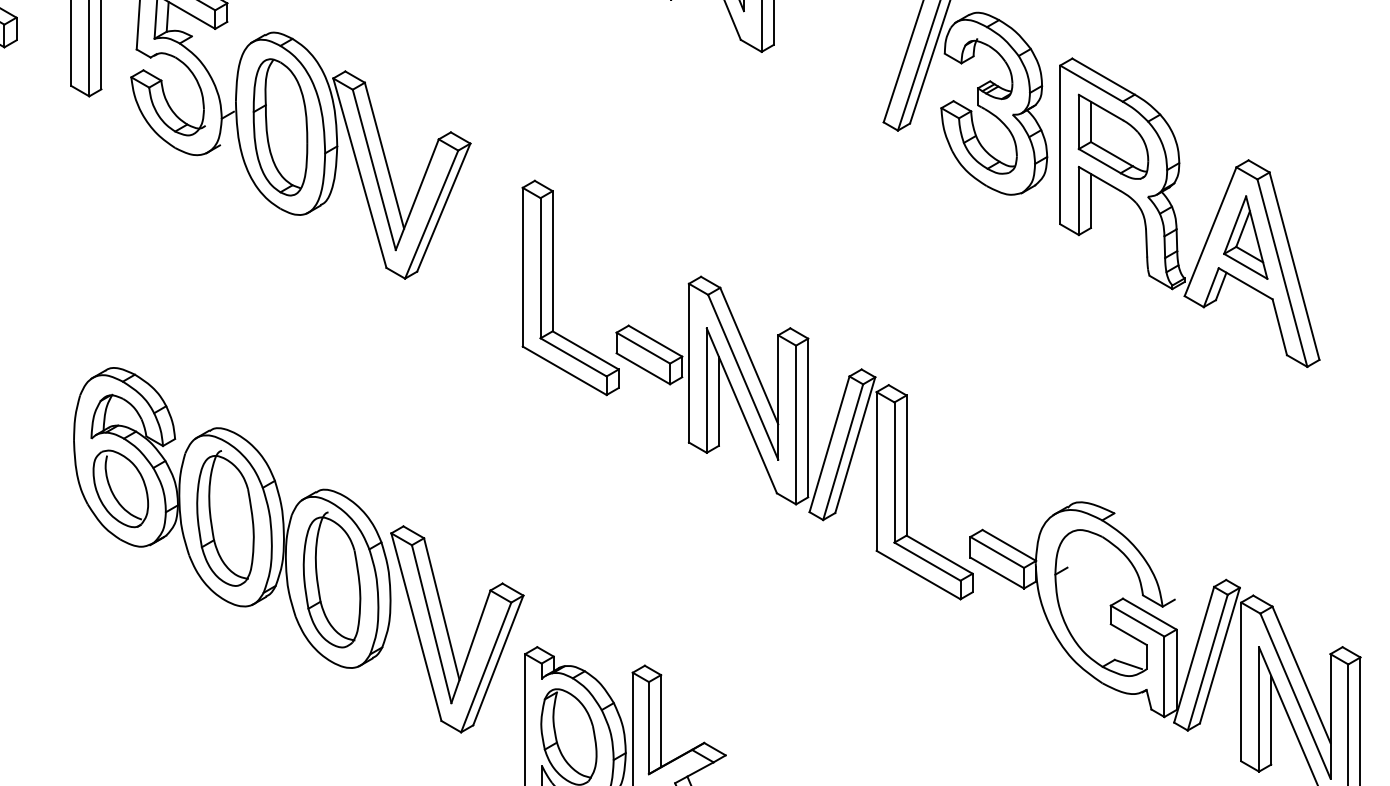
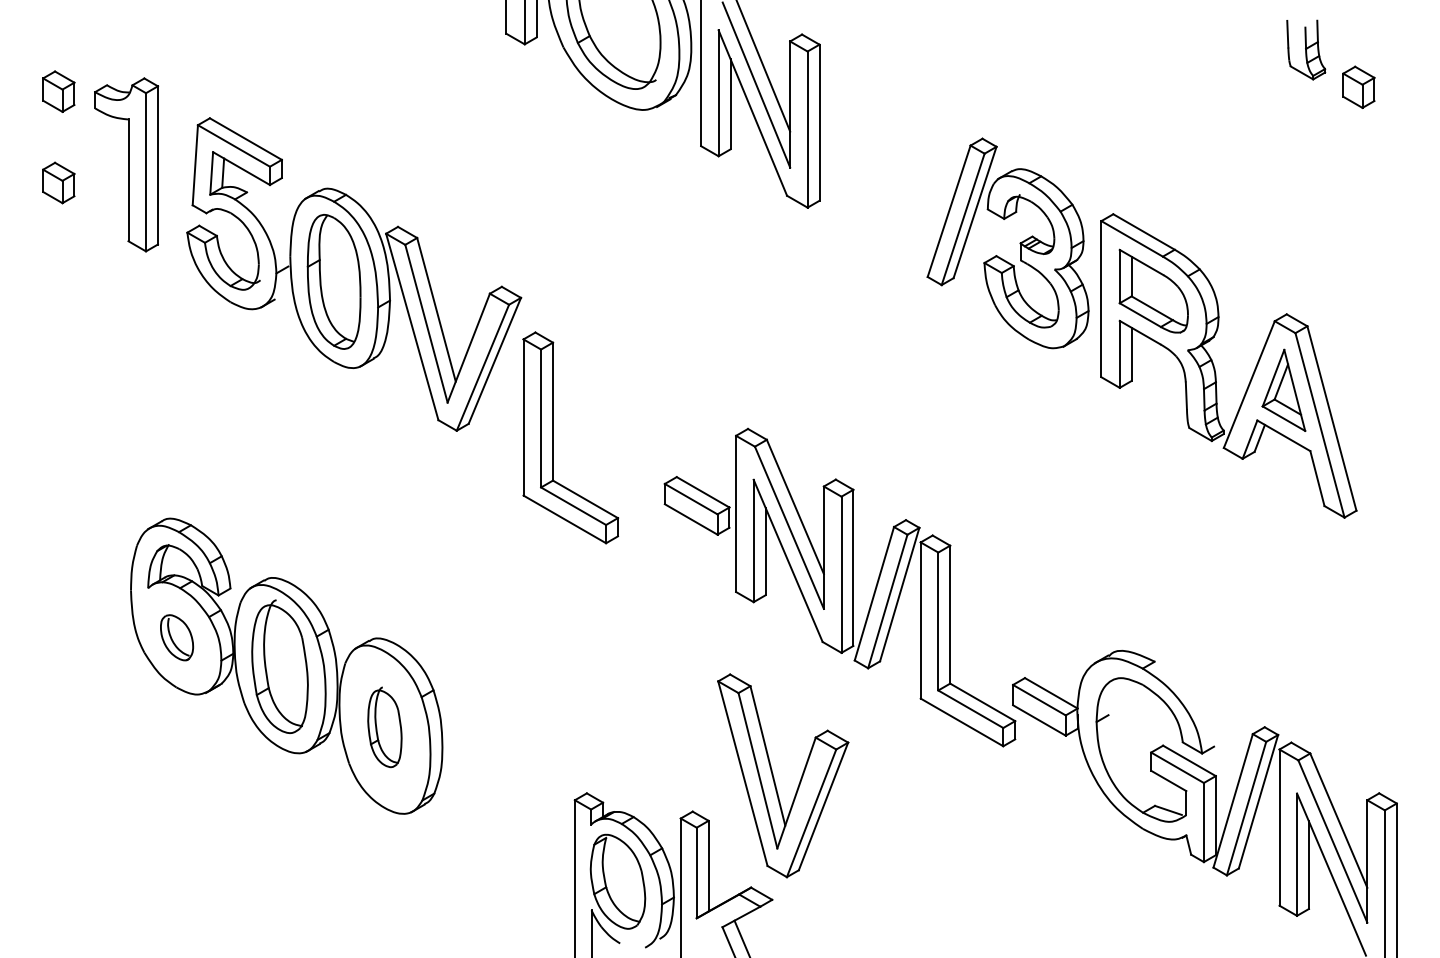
part: (553, 287) -> (553, 437), moved
part: (120, 488) -> (176, 637), size x0.6
part: (331, 580) -> (384, 727), size x0.6
part: (448, 631) -> (774, 777), moved

